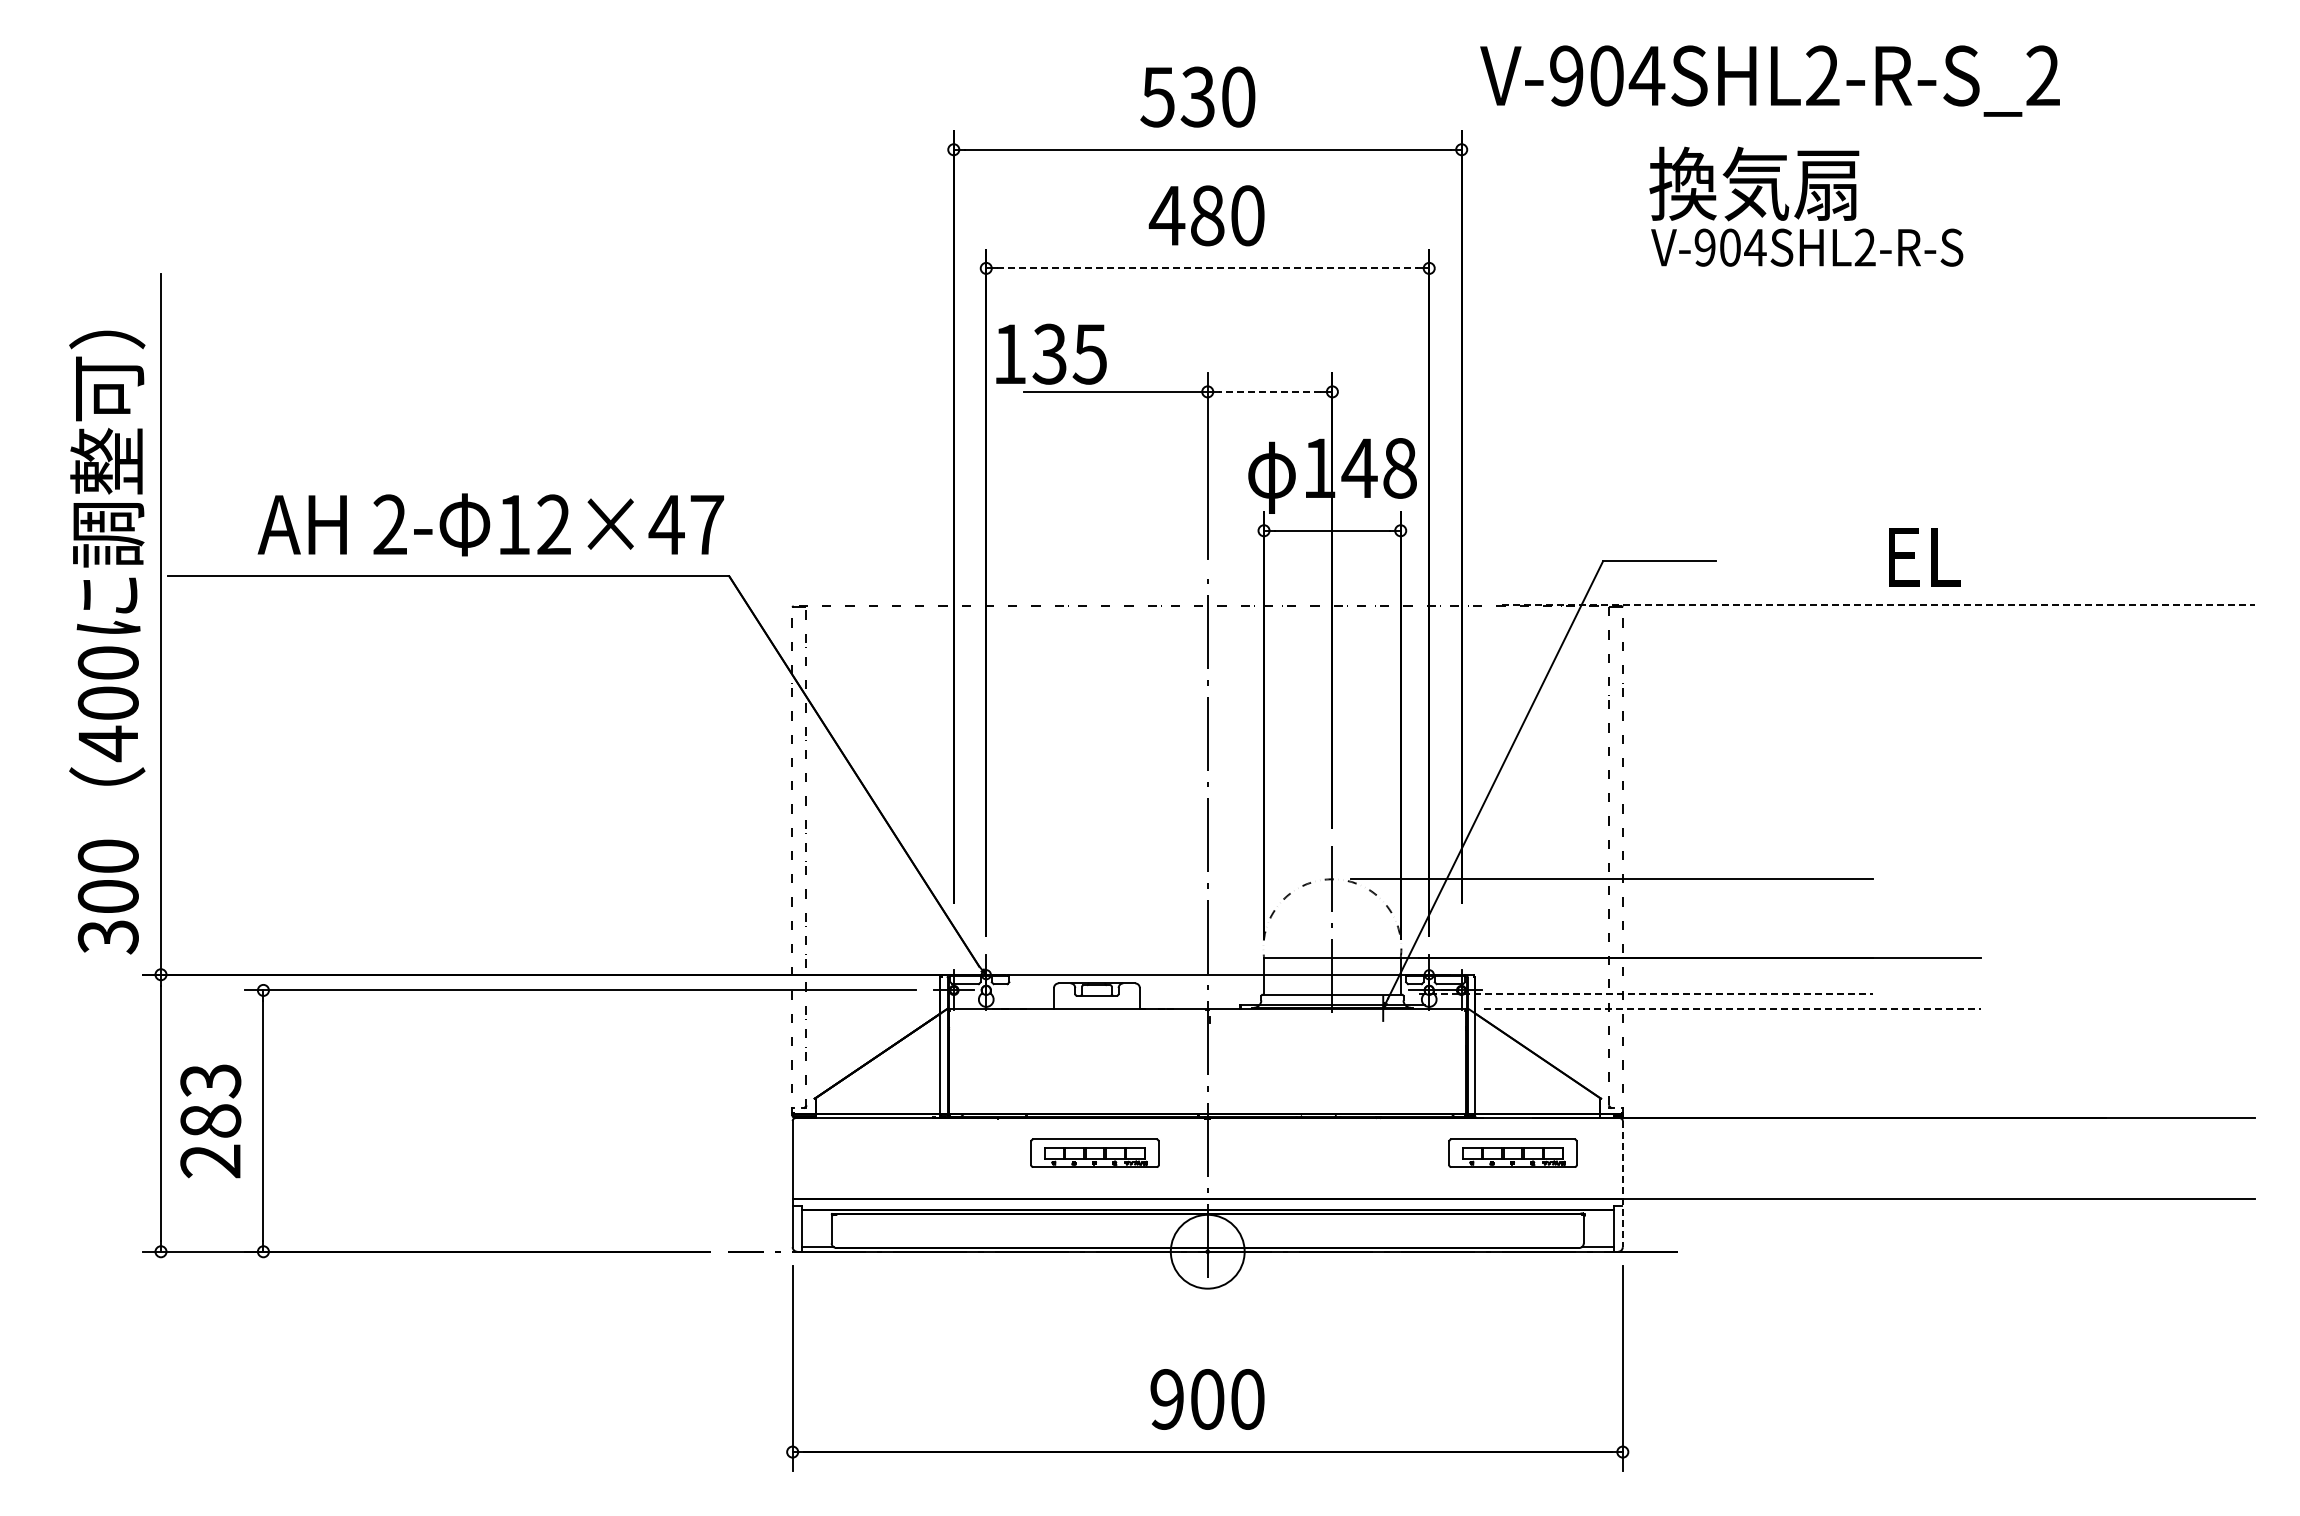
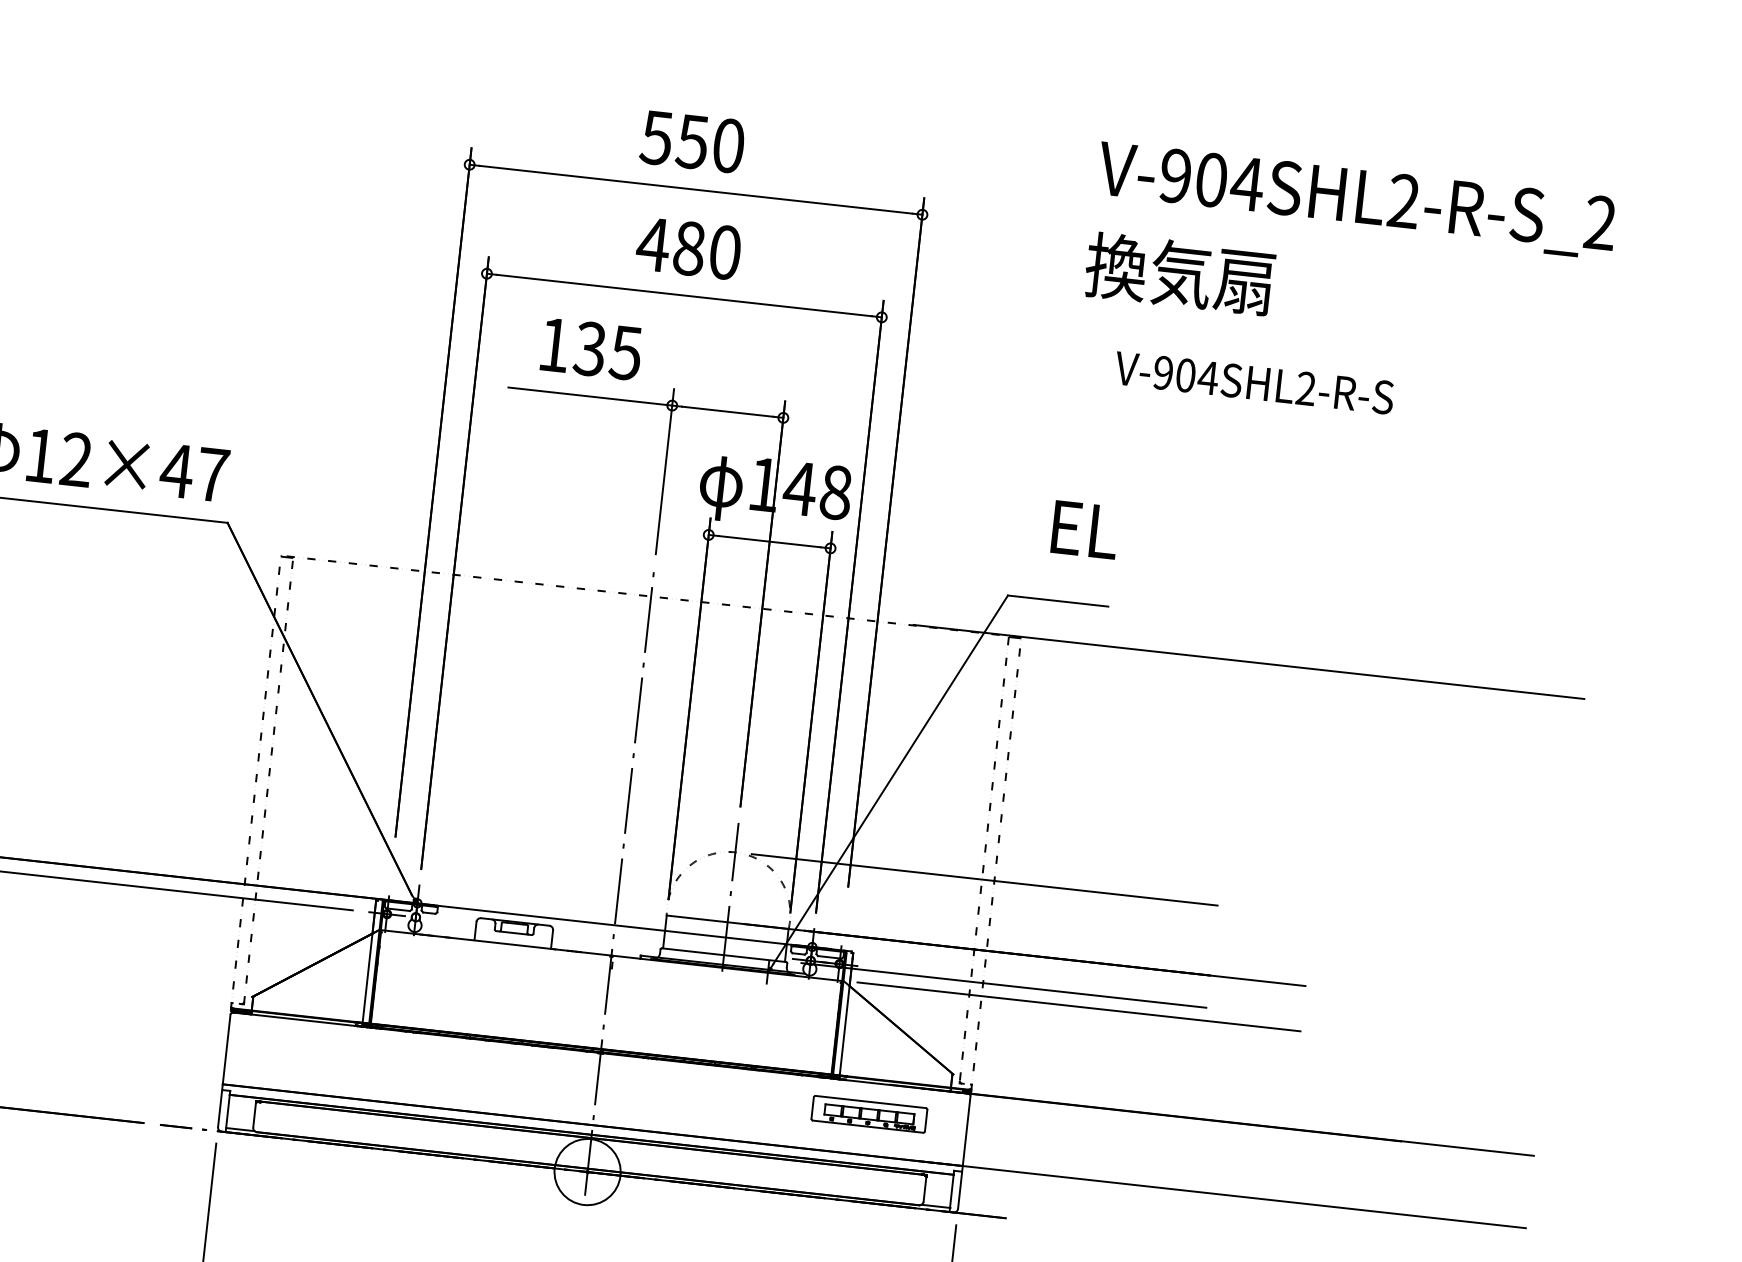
text: (1769, 80) -> (1356, 200), moved
text: (1197, 96) -> (692, 141), 530 -> 550
text: (1807, 247) -> (1254, 382), moved
line: (1208, 268) -> (685, 295), dashed -> solid
text: (1051, 353) -> (591, 348), moved
line: (1269, 391) -> (727, 411), dashed -> solid
text: (1924, 557) -> (1085, 530), moved
line: (1878, 605) -> (1249, 662), dashed -> solid
line: (1646, 993) -> (1004, 985), dashed -> solid
line: (1732, 1008) -> (1079, 1006), dashed -> solid
part: (1094, 1152) -> (496, 1072), removed
line: (1622, 1184) -> (963, 1152), dashed -> solid

